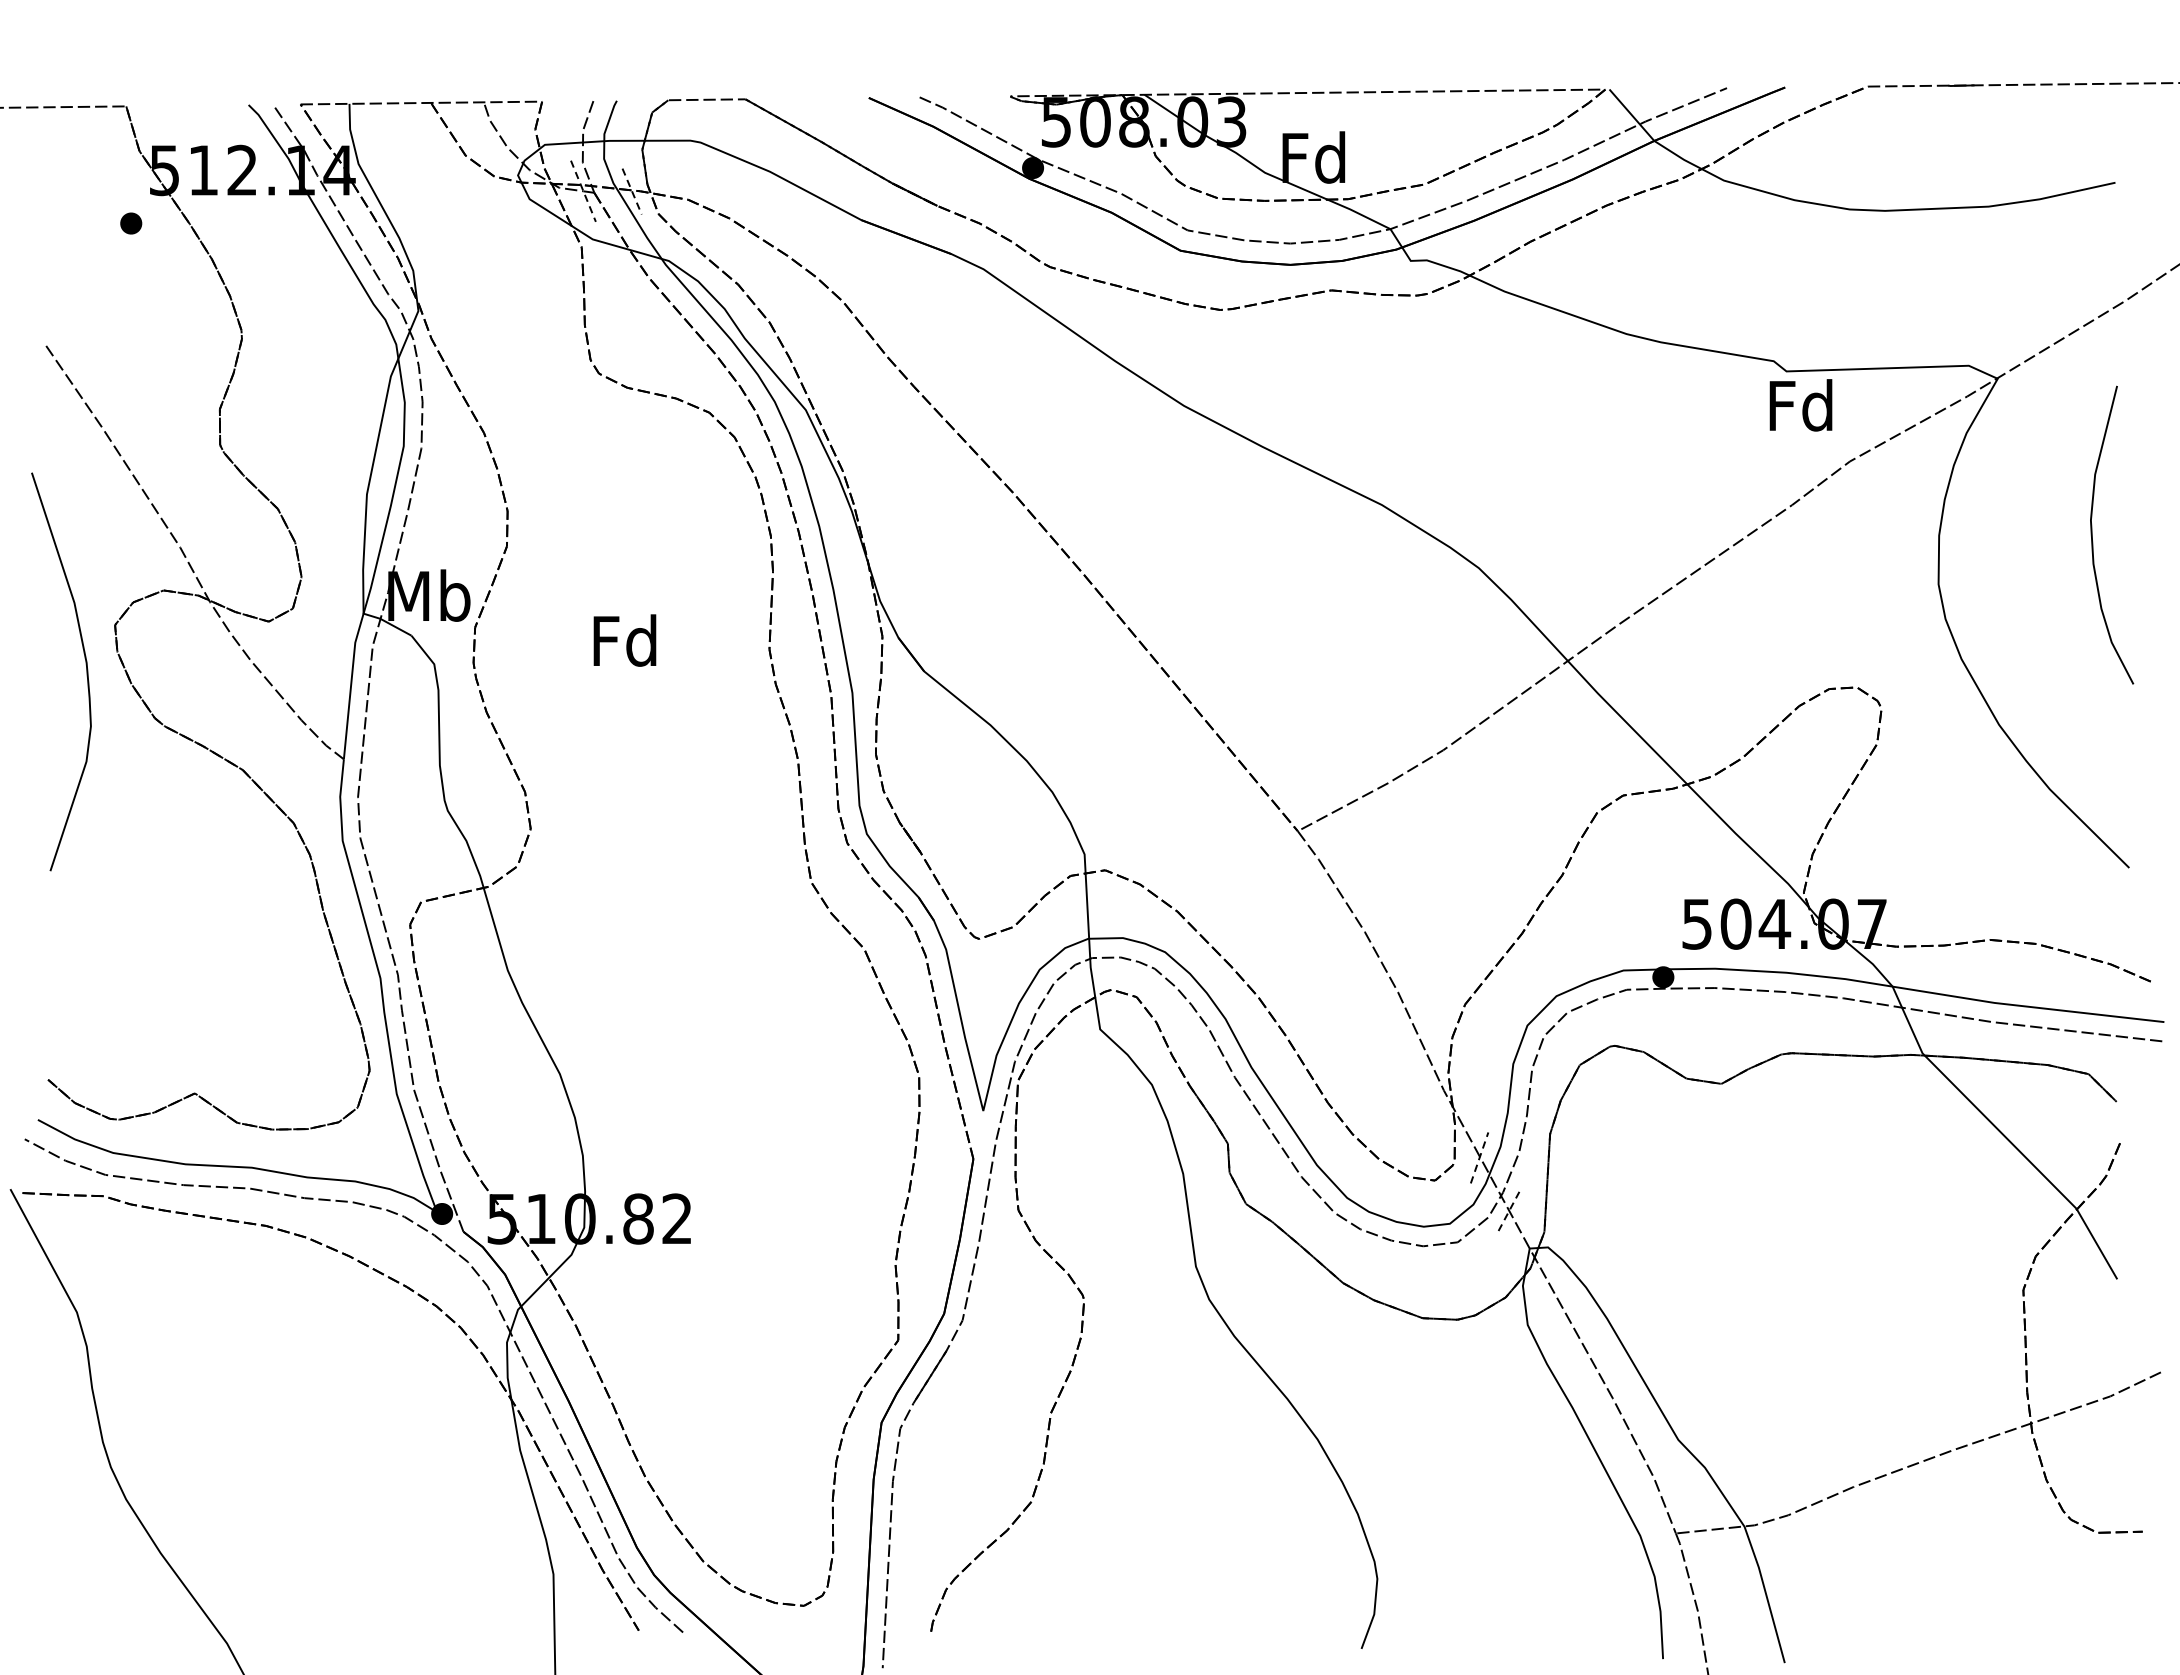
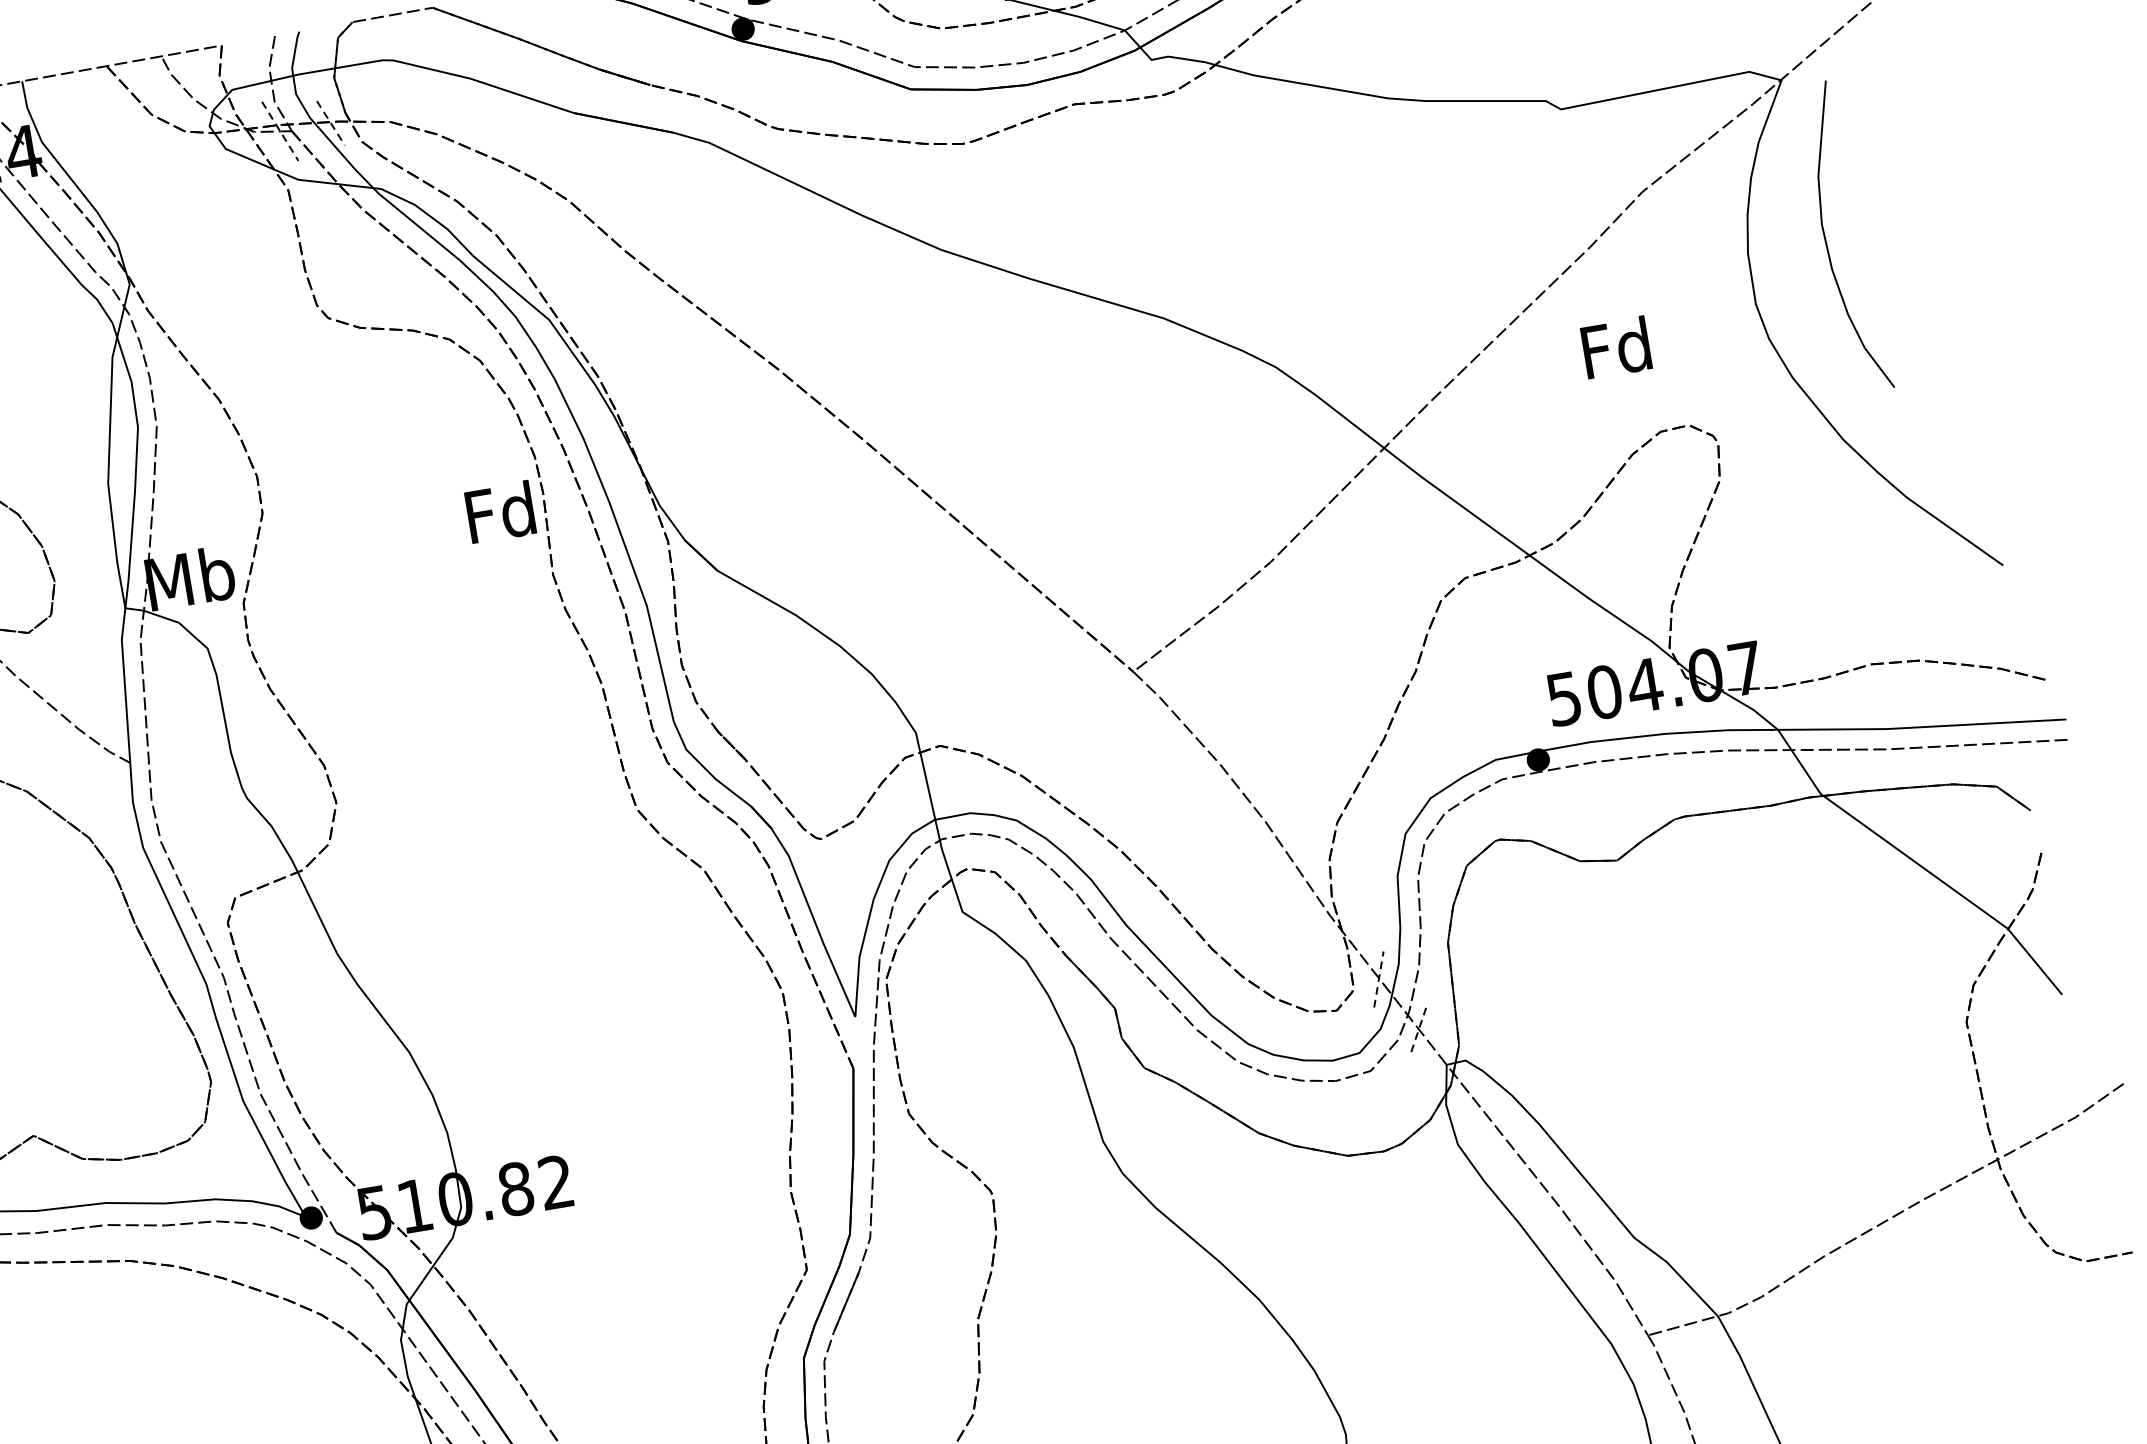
text: (1800, 405) -> (1615, 348), moved
curve: (2092, 534) -> (1826, 239), moved
text: (624, 640) -> (499, 512), moved

